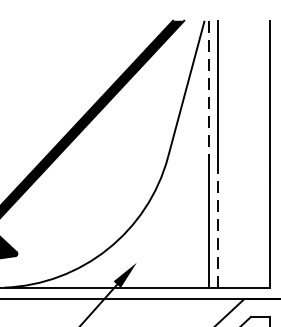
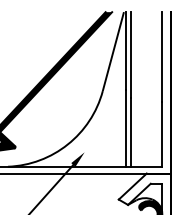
line: (208, 86) -> (126, 50), dashed -> solid
line: (217, 226) -> (131, 131), dashed -> solid

